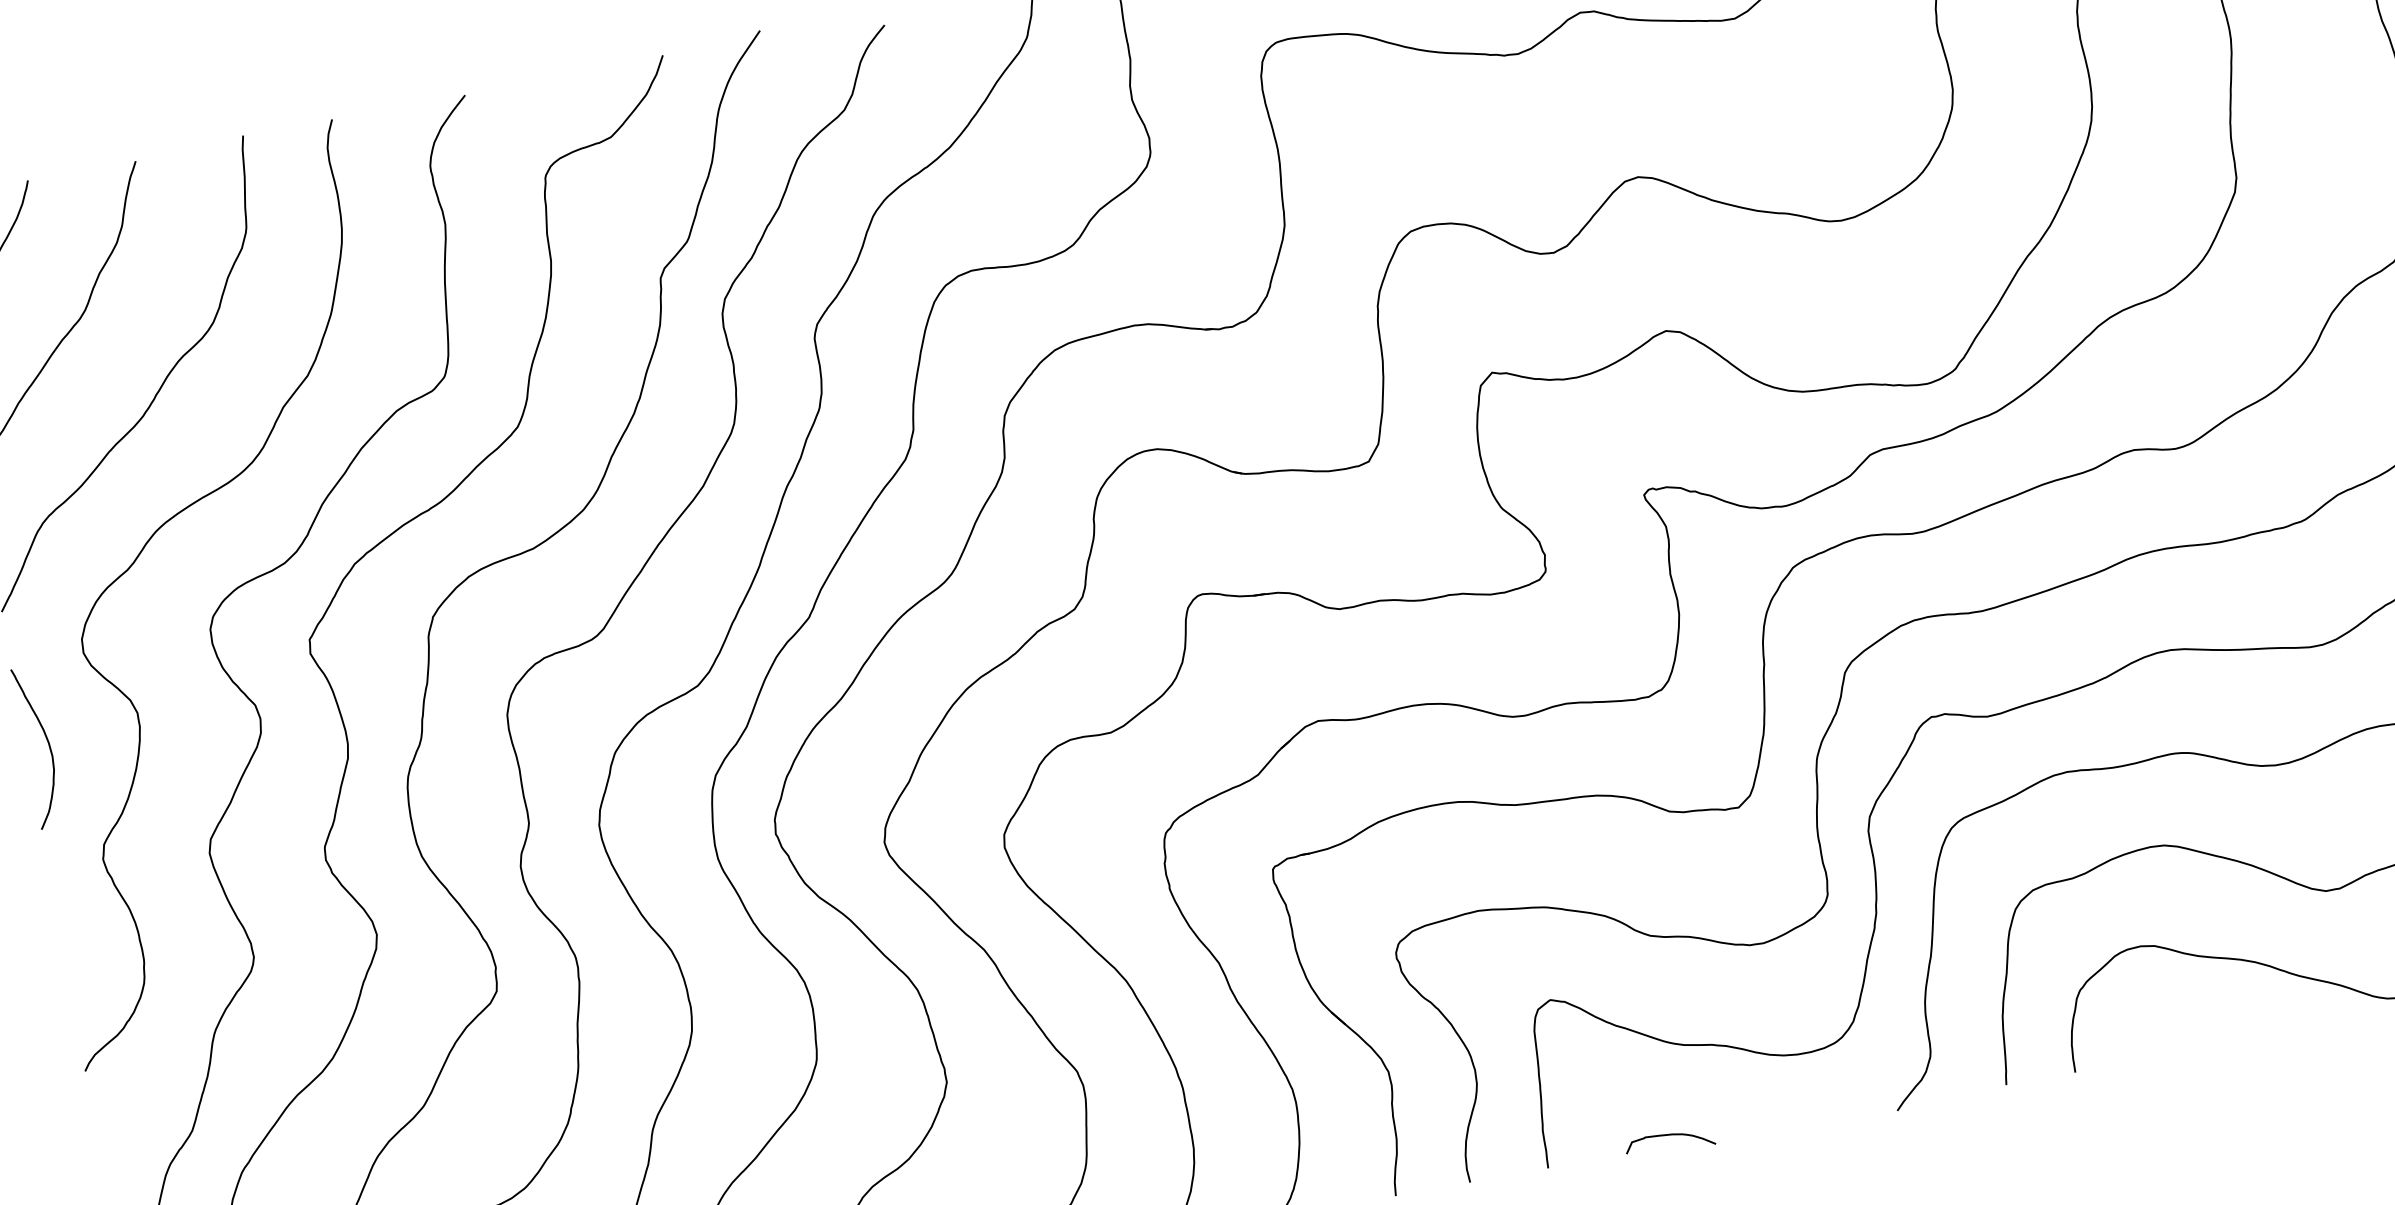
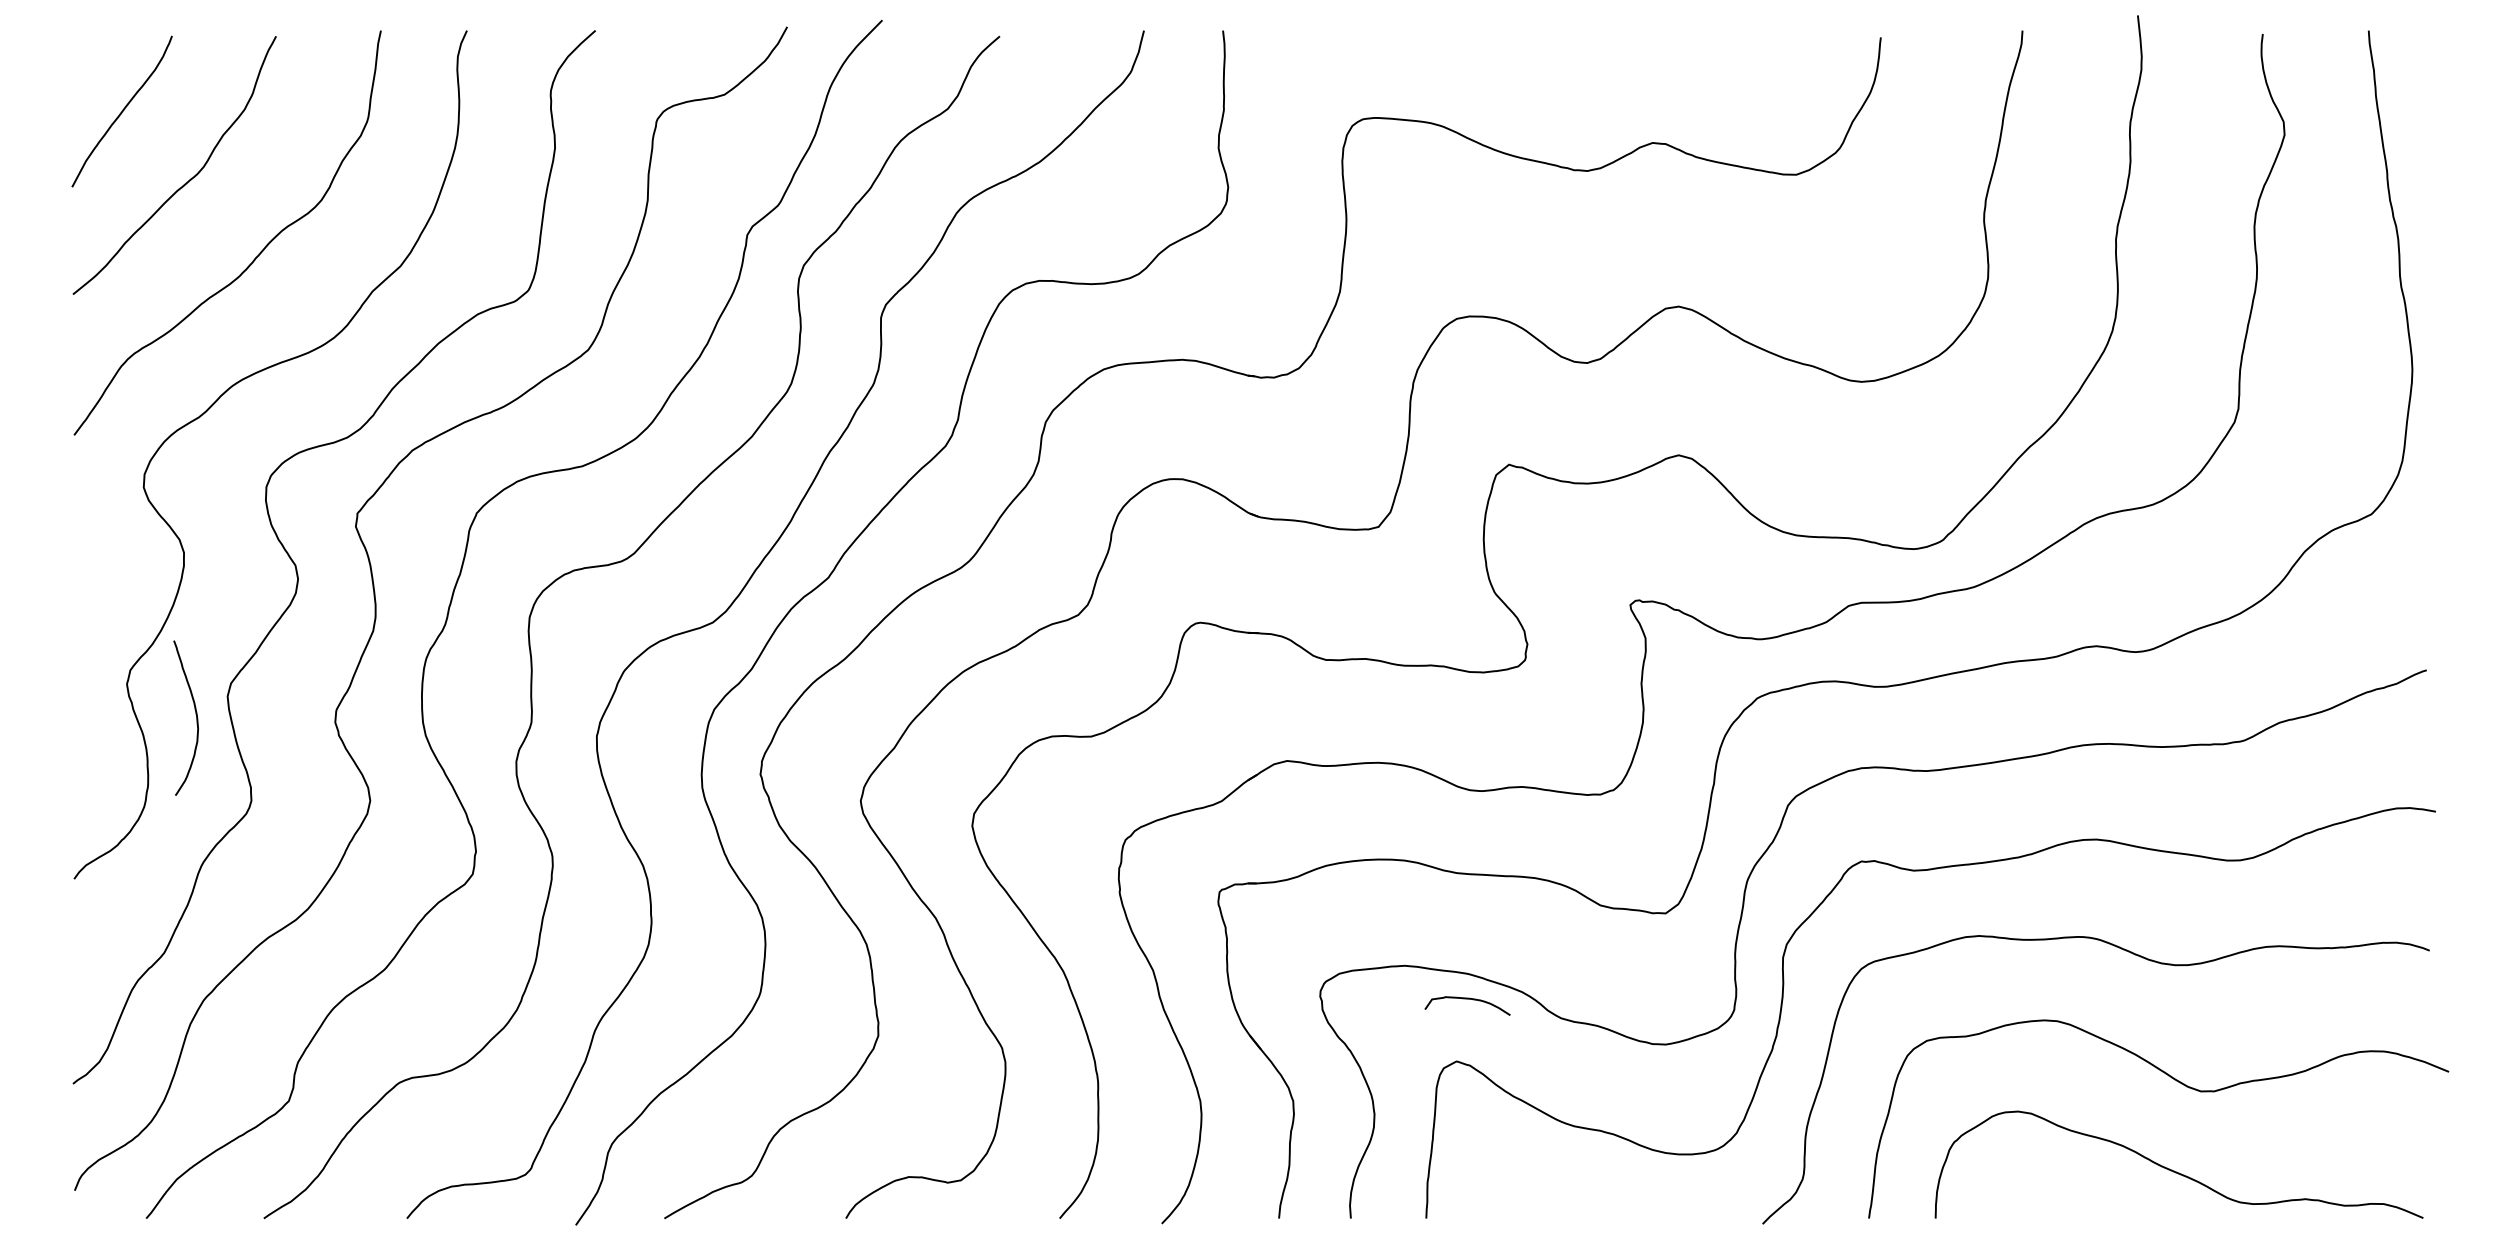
curve: (47, 741) -> (195, 714), moved
curve: (1668, 1135) -> (1467, 999), moved

